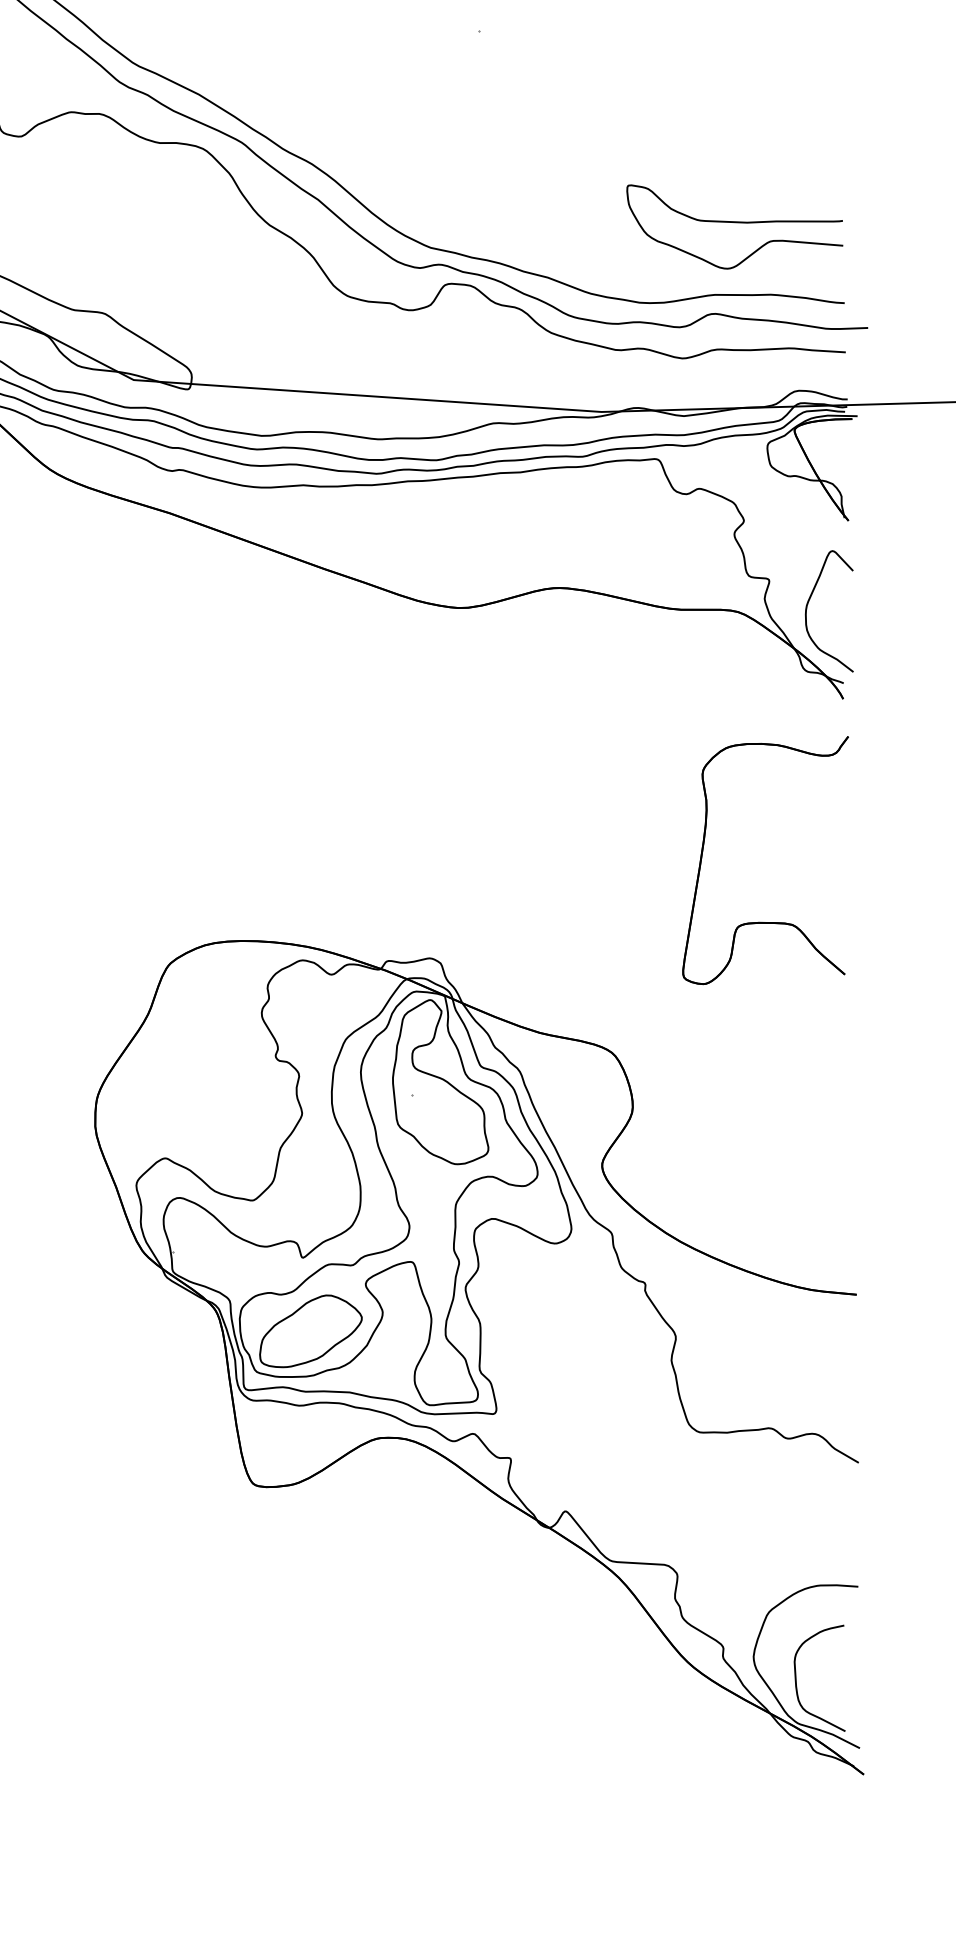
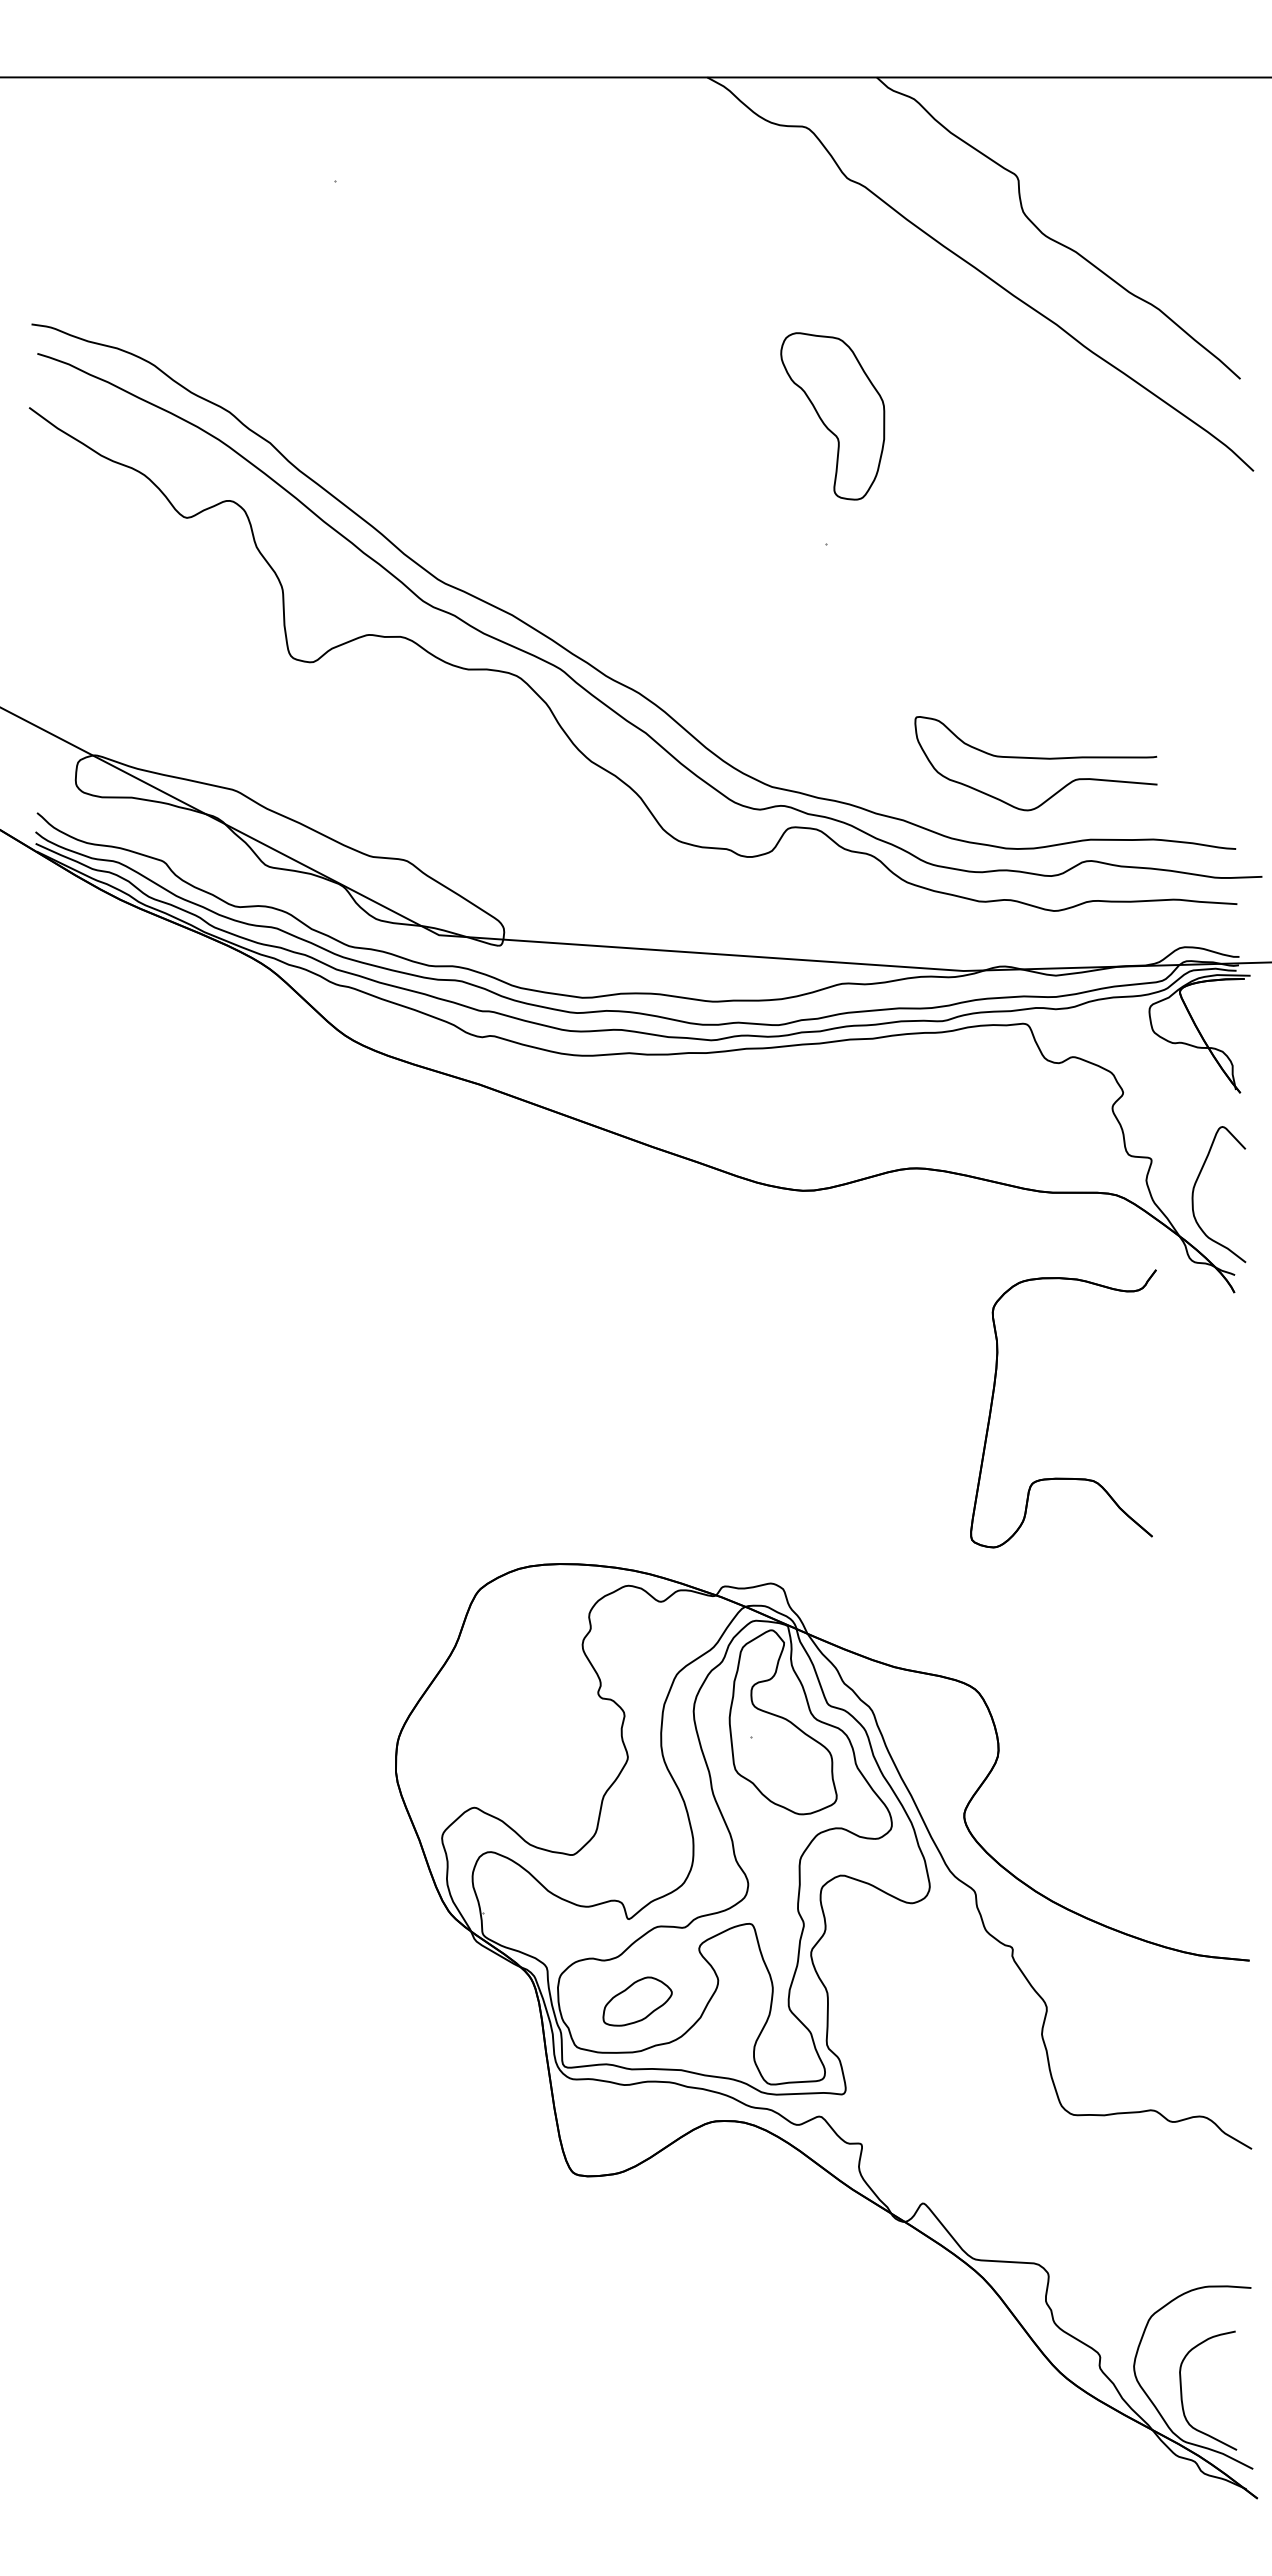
curve: (734, 223) -> (1035, 759), moved
part: (765, 921) -> (1063, 1477), moved
part: (310, 1331) -> (637, 2001), size x0.6

